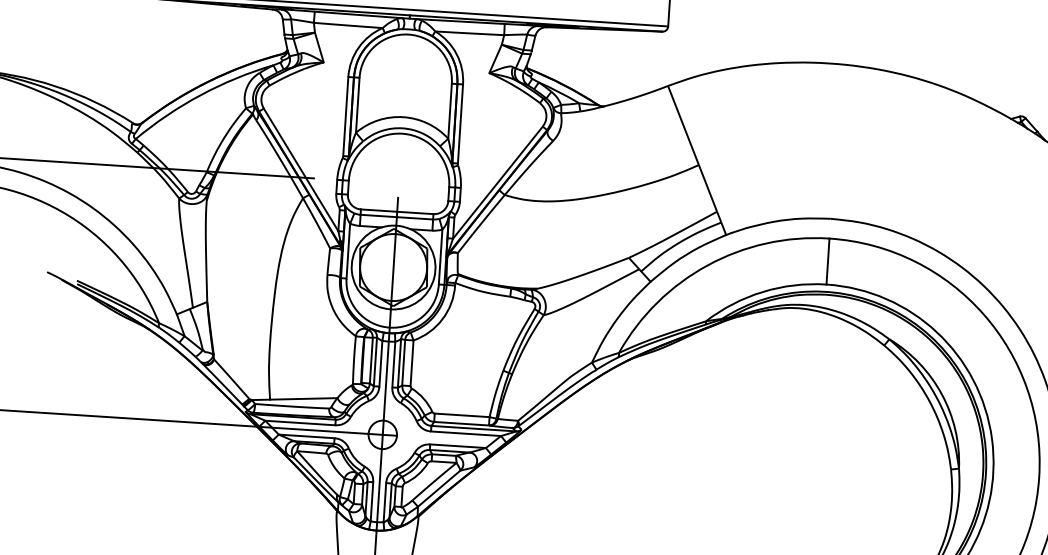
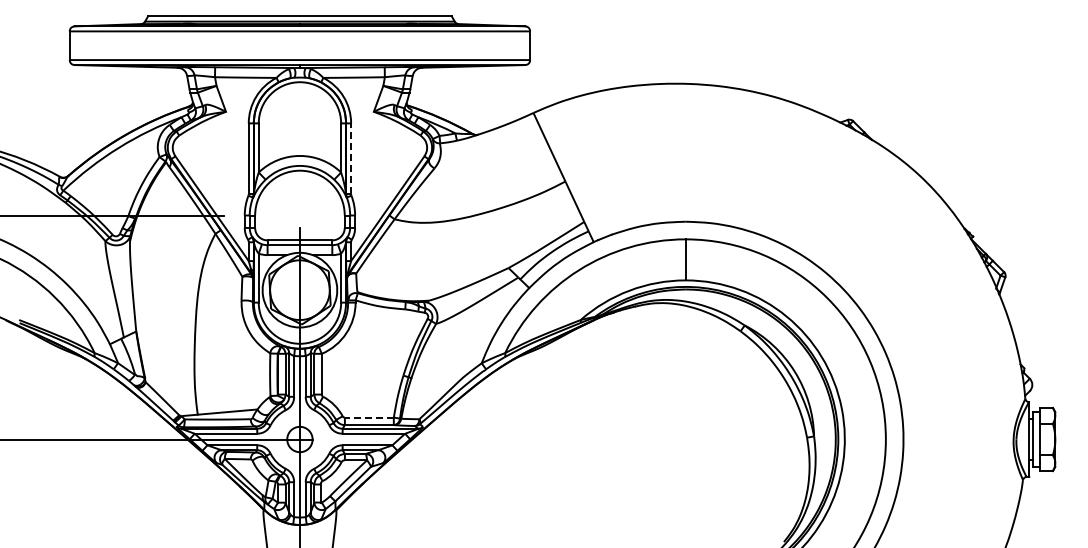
line: (460, 123) -> (351, 158), solid -> dashed
line: (461, 415) -> (368, 417), solid -> dashed

